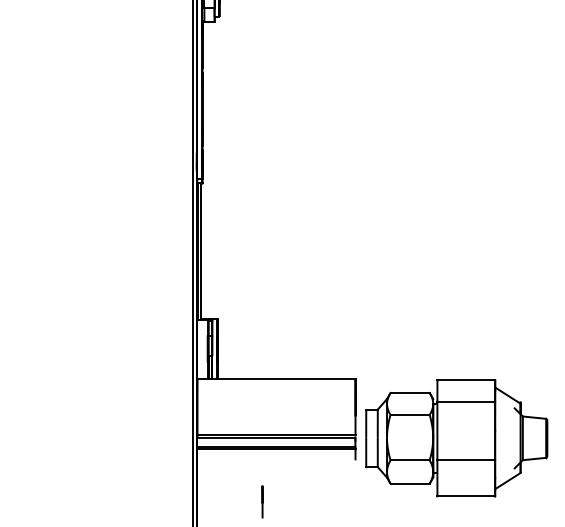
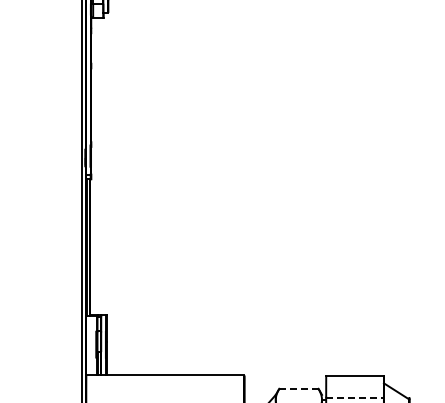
line: (410, 393) -> (299, 389), solid -> dashed
line: (466, 401) -> (355, 397), solid -> dashed

